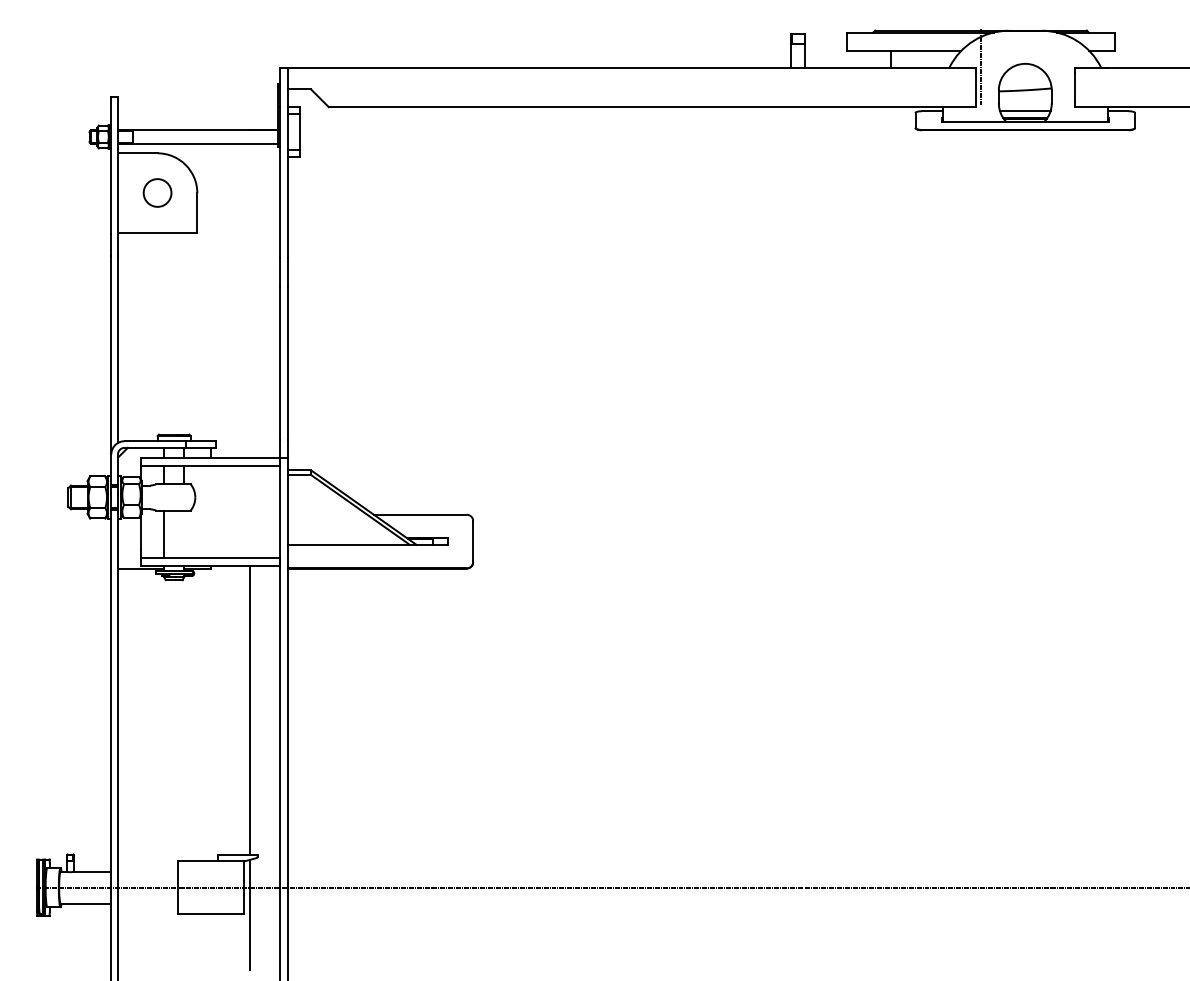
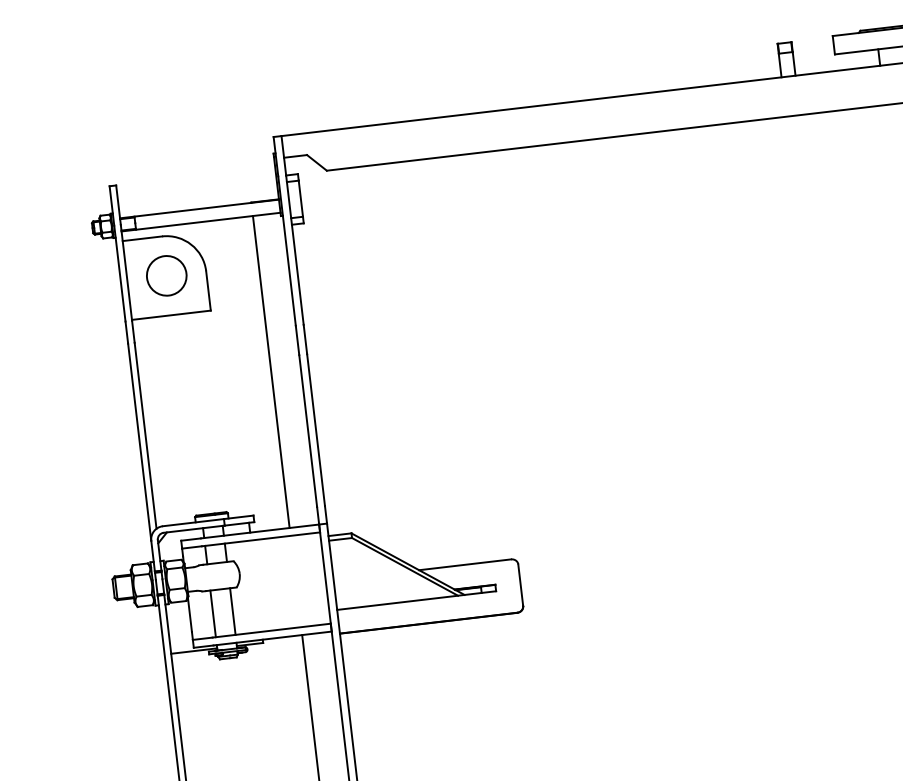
circle: (157, 192) -> (166, 275), size x1.43
line: (250, 300) -> (271, 371), added
line: (184, 533) -> (233, 610), added

